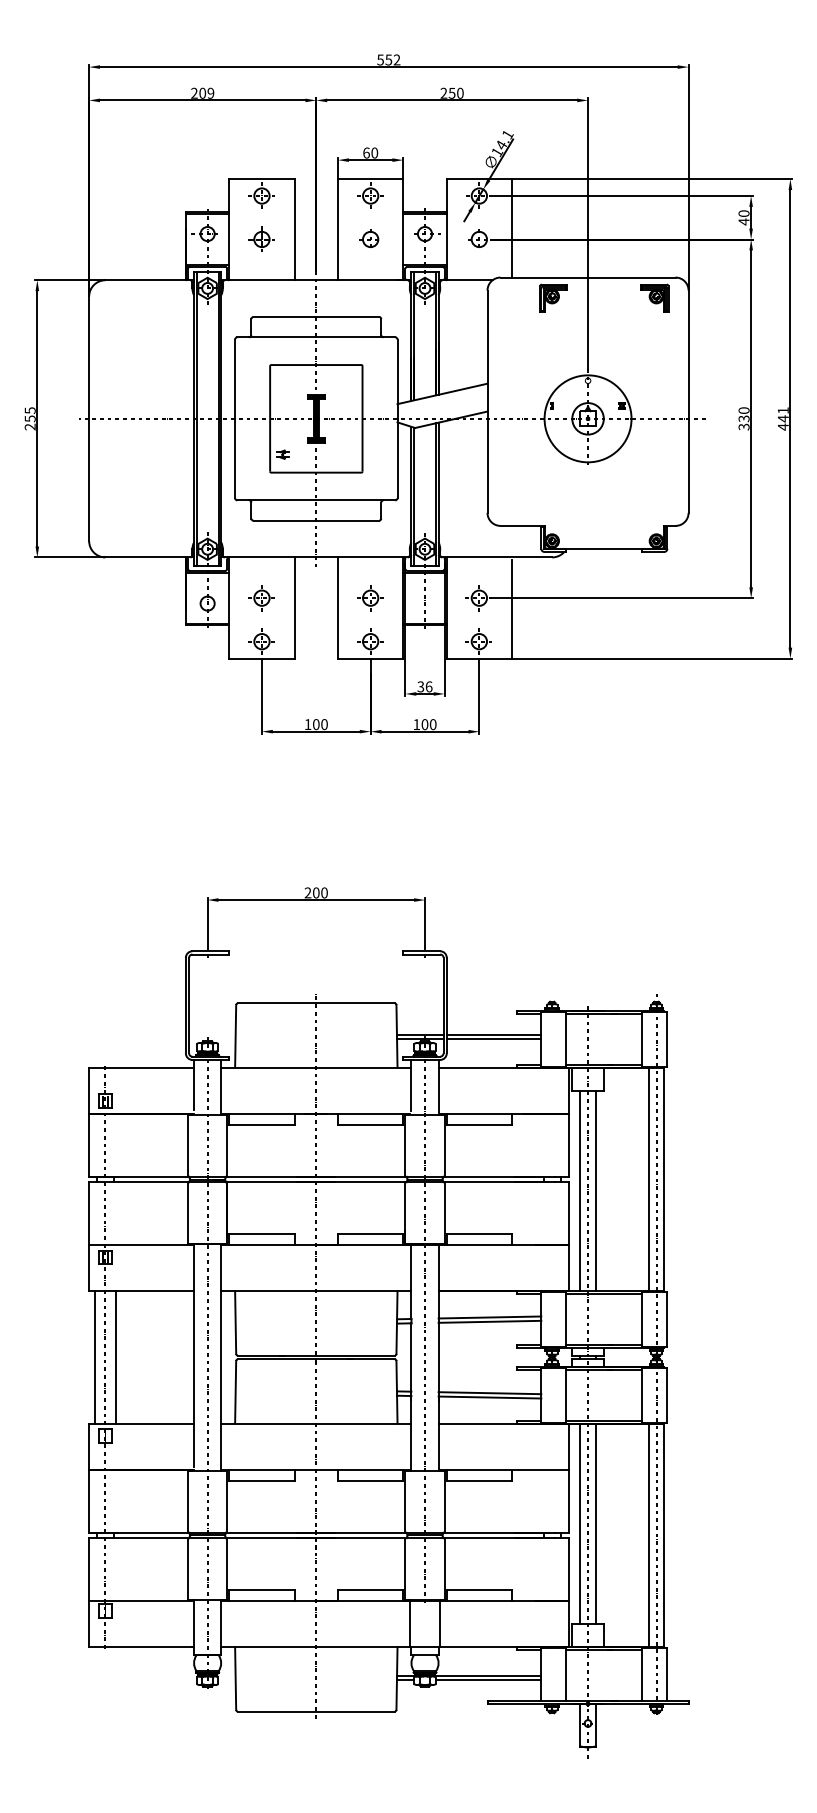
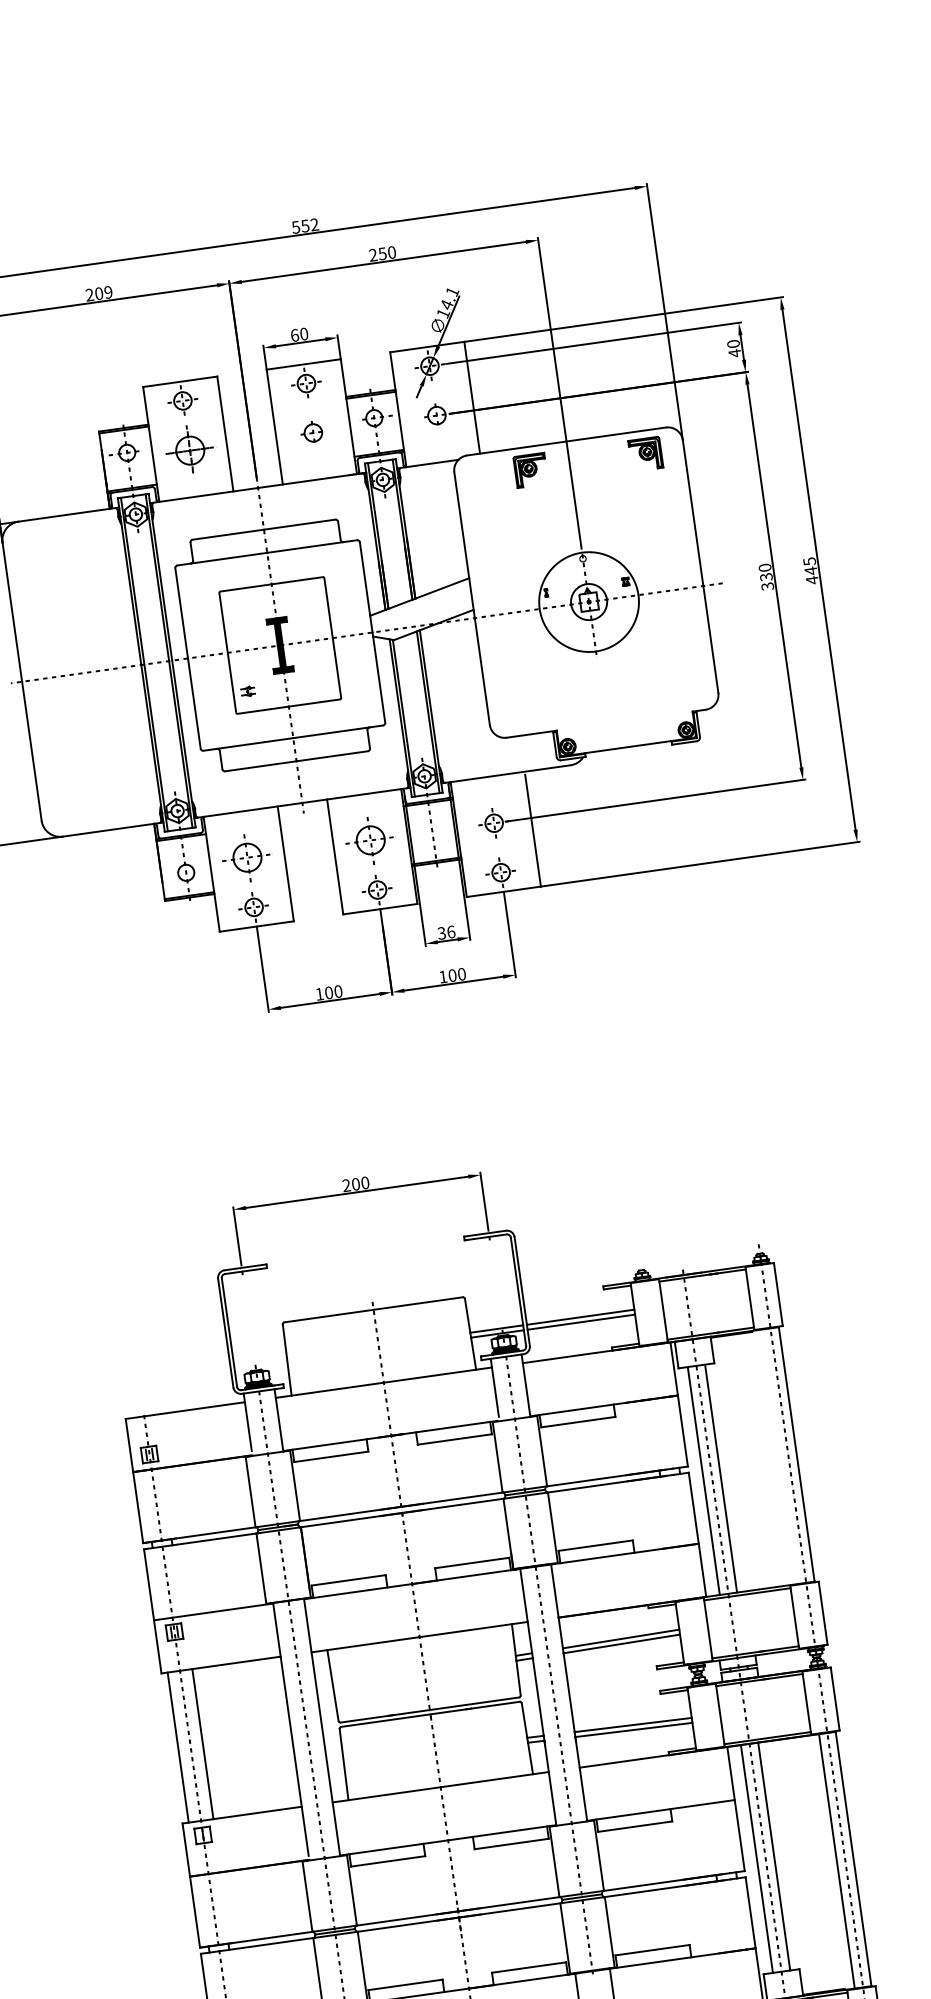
part: (261, 238) -> (189, 449), size x1.6
text: (783, 410) -> (809, 561), 441 -> 445
part: (261, 598) -> (246, 858), size x1.6
part: (370, 598) -> (370, 840), size x1.6
line: (649, 1179) -> (780, 1456), removed

